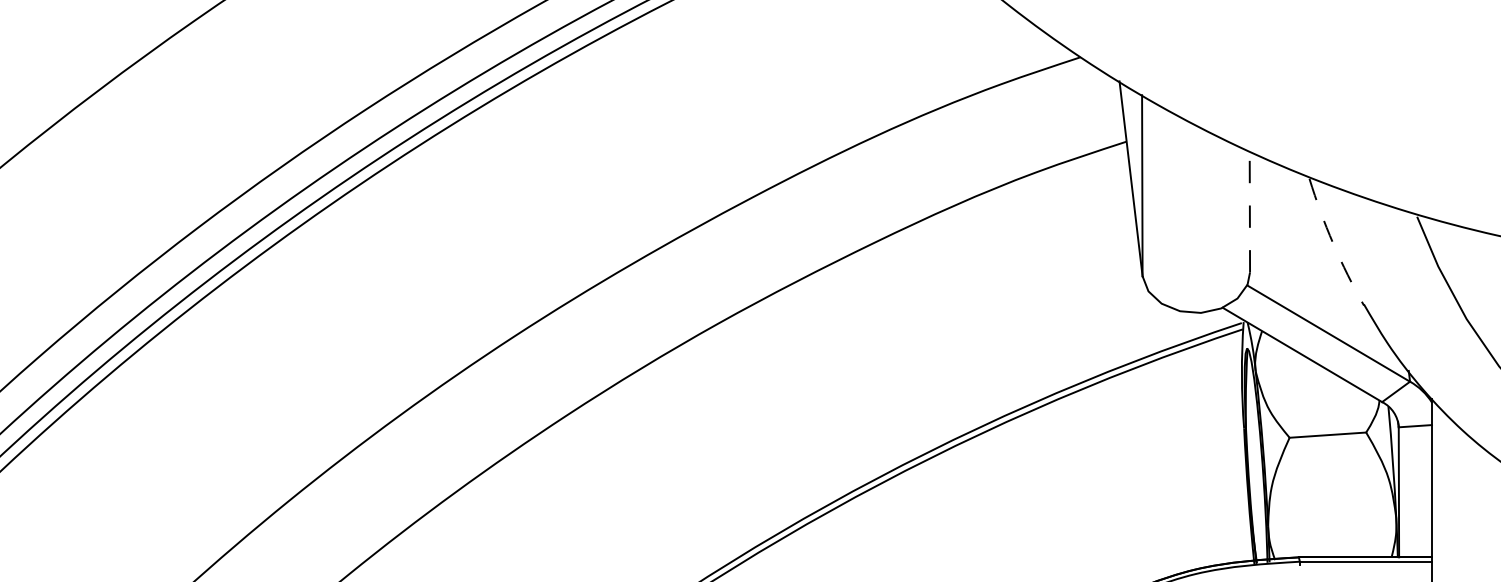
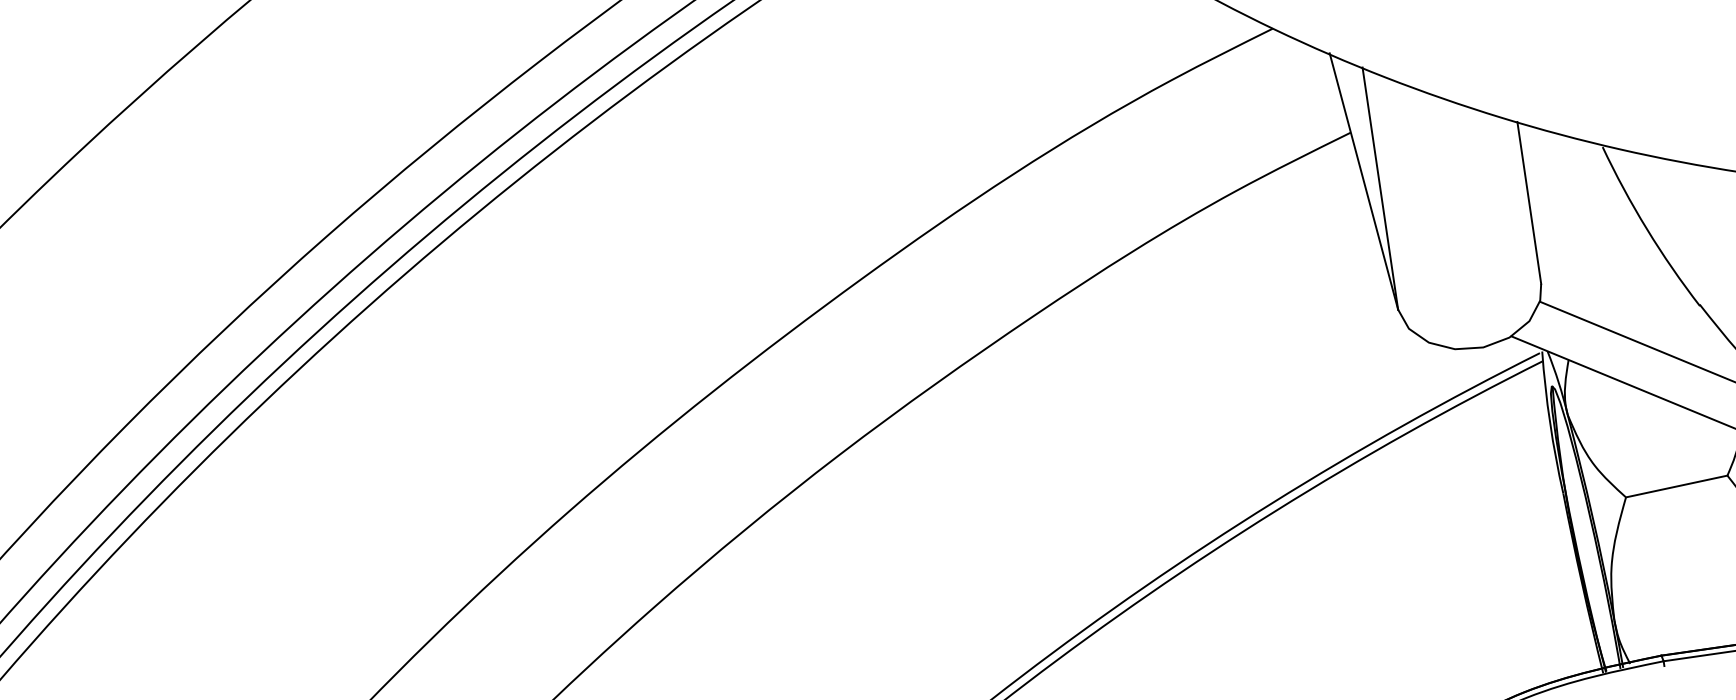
line: (1249, 211) -> (1528, 202), dashed -> solid
arc: (1333, 243) -> (1647, 229), dashed -> solid

